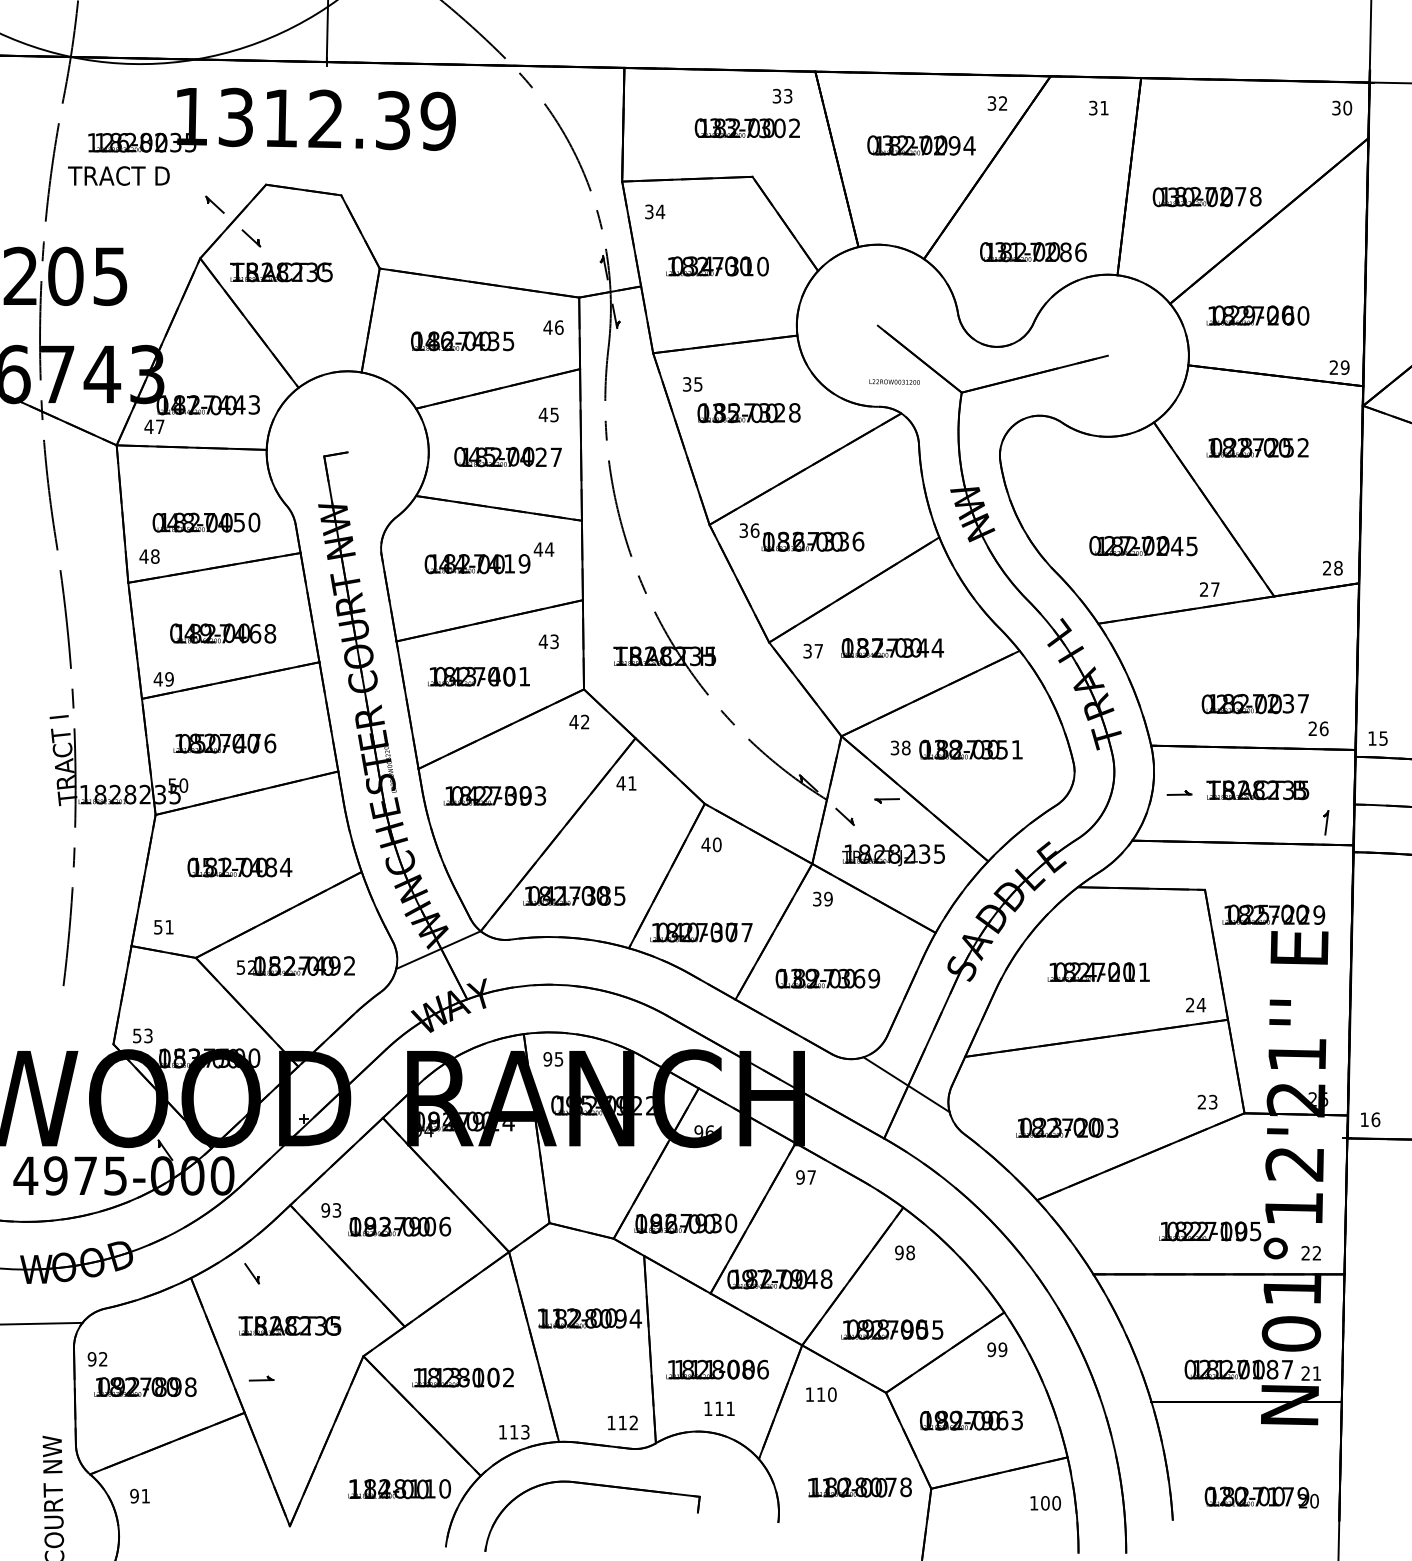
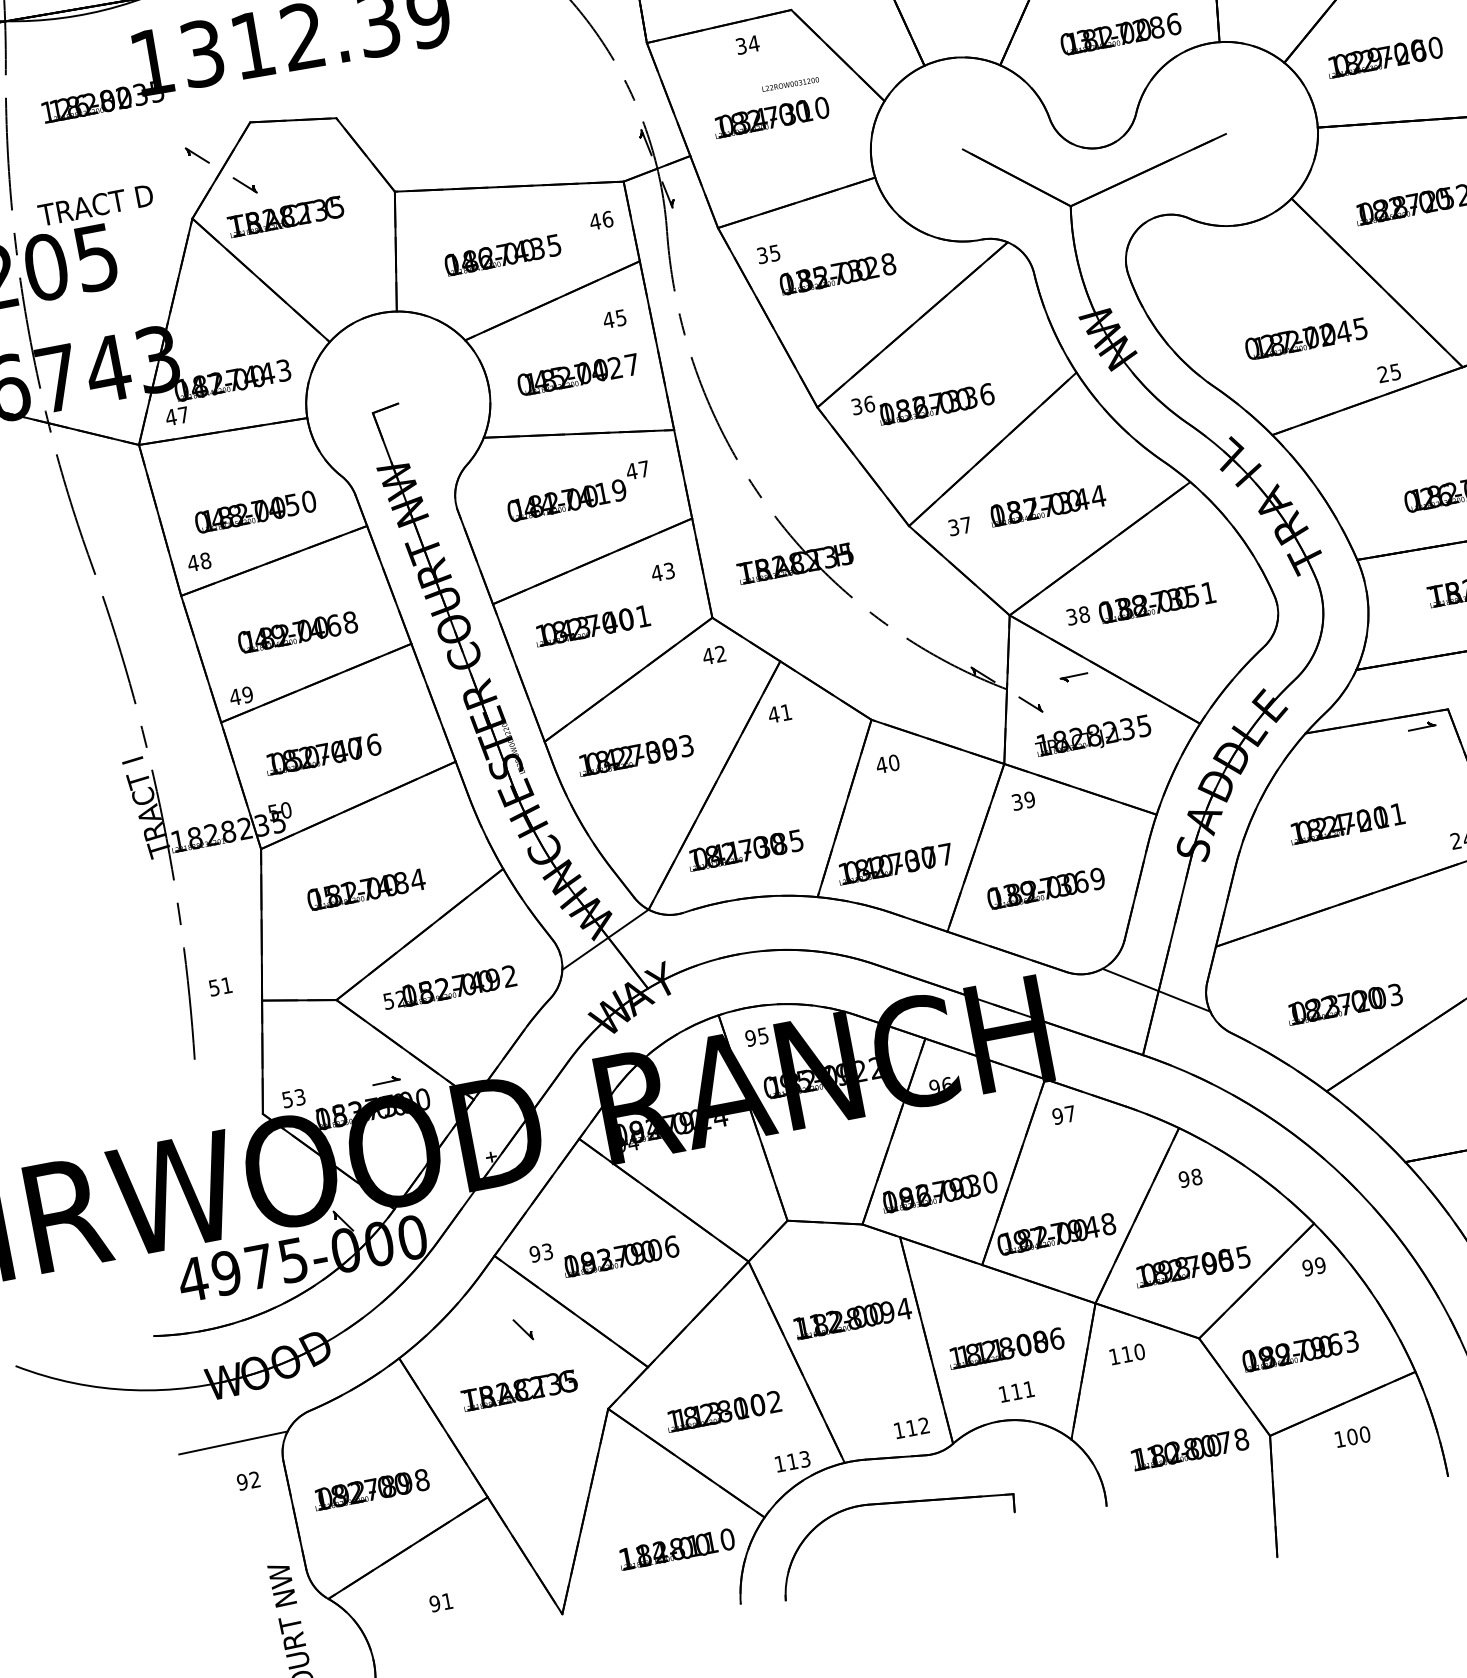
text: (118, 175) -> (95, 204), moved
text: (655, 211) -> (748, 44), moved
text: (894, 381) -> (790, 83), moved
text: (549, 549) -> (644, 469), 44 -> 47
text: (1215, 589) -> (1395, 371), 27 -> 25
part: (1179, 792) -> (1421, 725), moved
text: (163, 927) -> (220, 987), moved
part: (251, 1273) -> (522, 1329), moved
text: (97, 1359) -> (248, 1481), moved
part: (261, 1378) -> (386, 1080), moved
text: (139, 1495) -> (440, 1601), moved
text: (1045, 1503) -> (1352, 1437), moved

